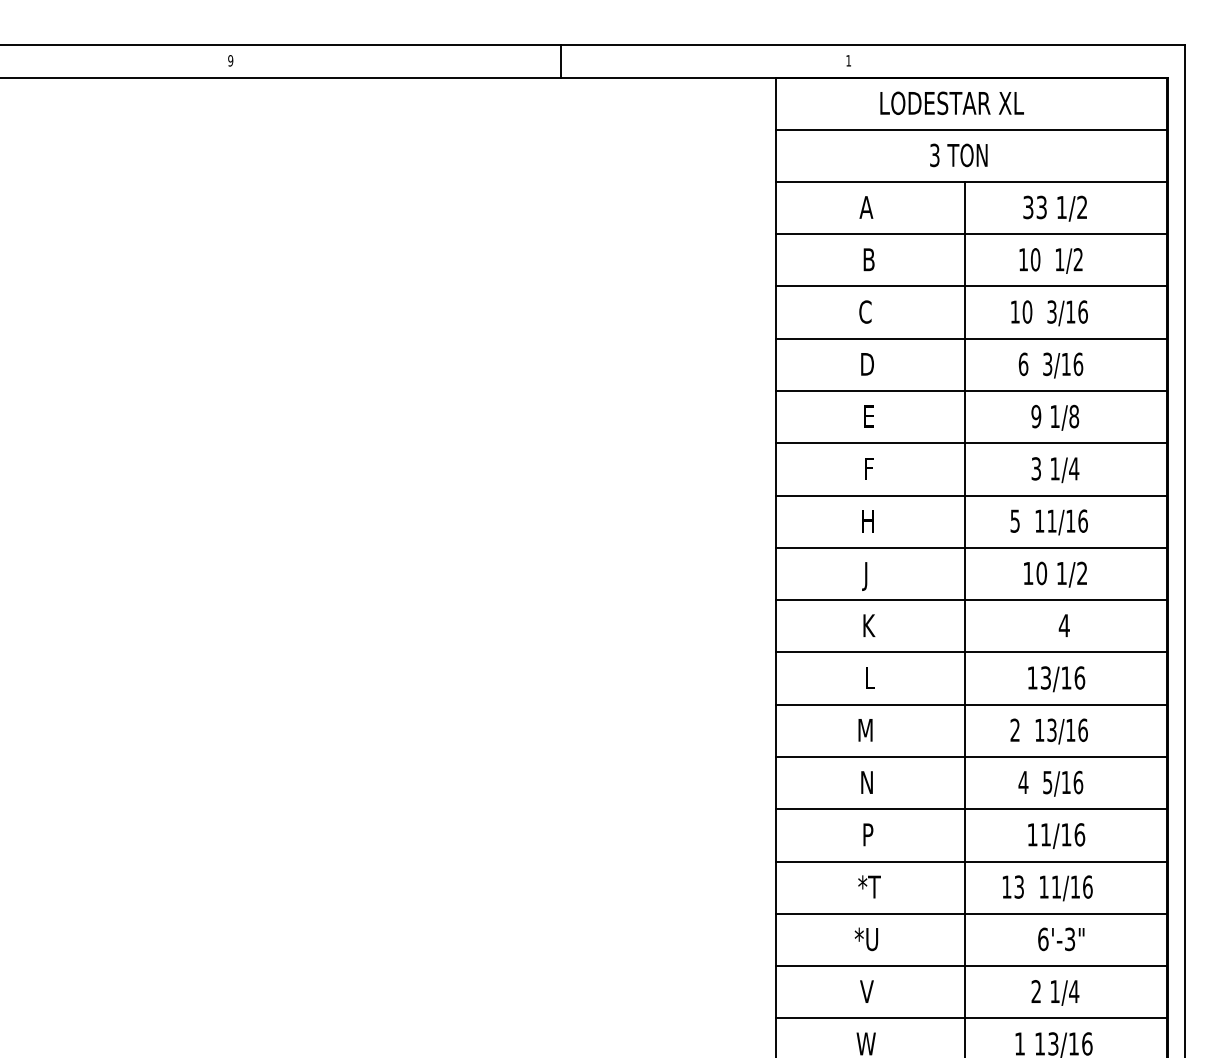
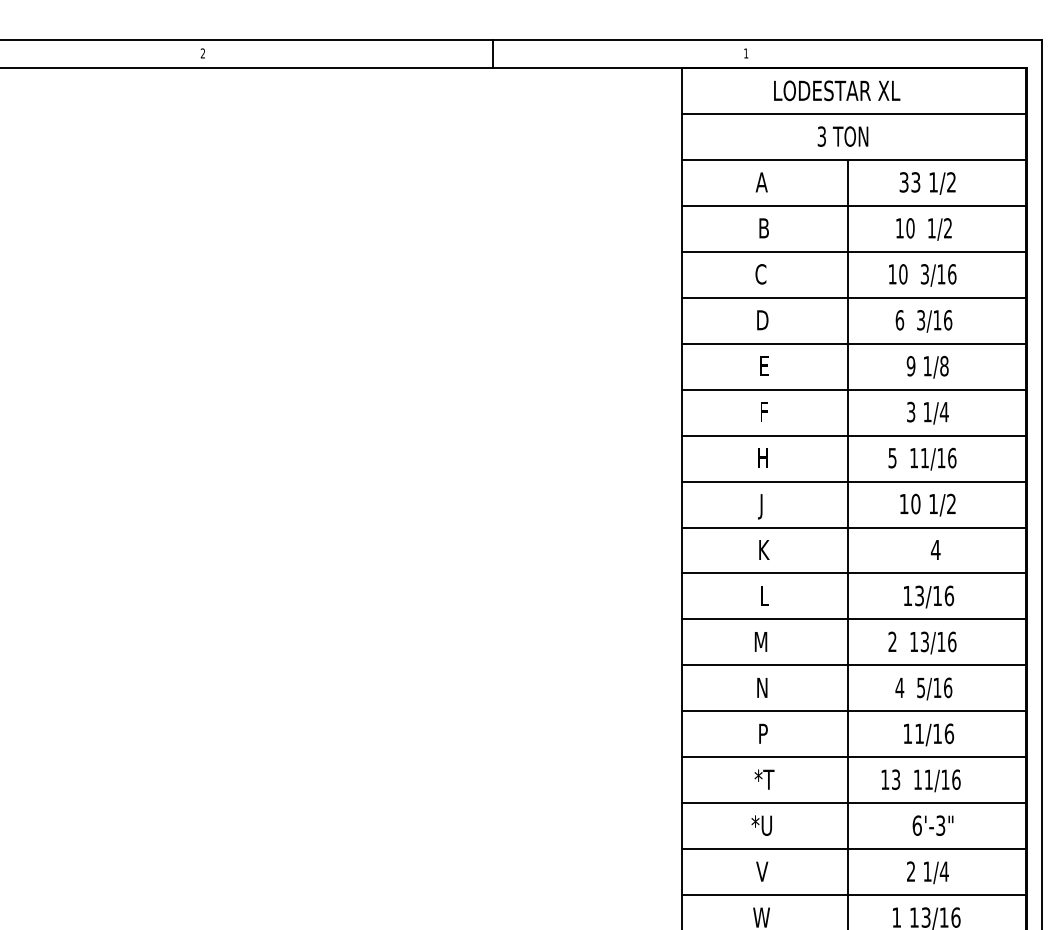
text: (230, 60) -> (202, 53), 9 -> 2

